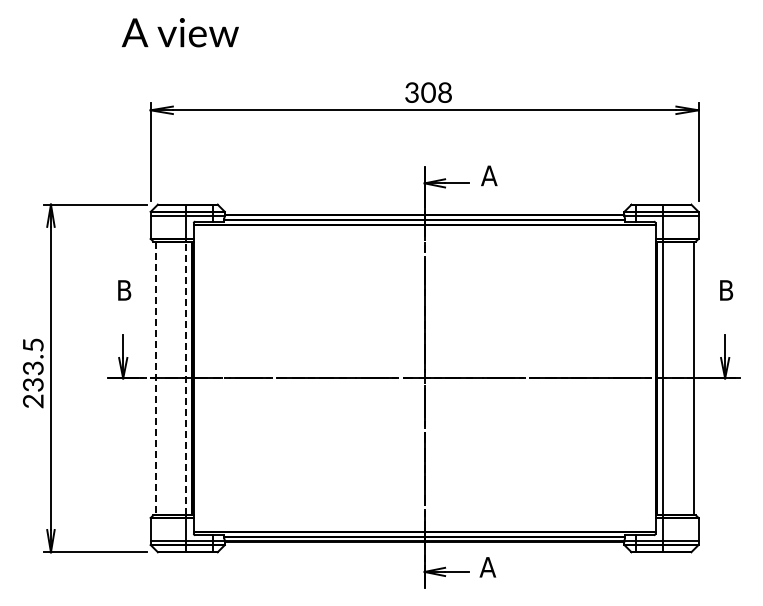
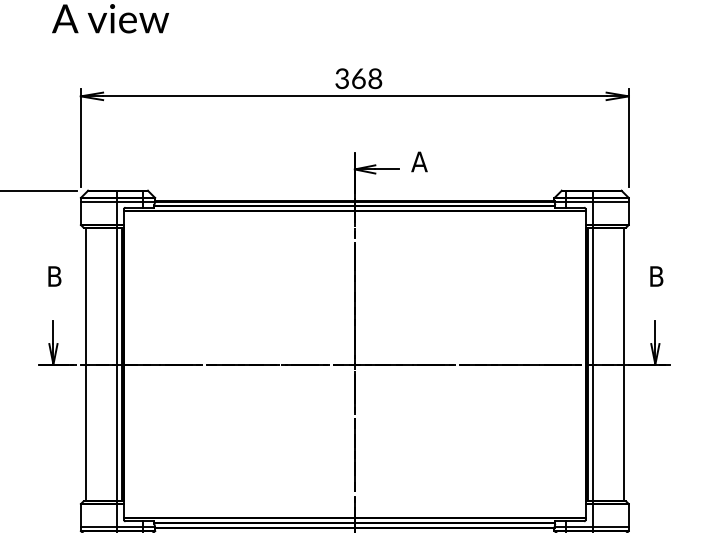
text: (428, 92) -> (358, 78), 308 -> 368
line: (155, 378) -> (85, 364), dashed -> solid
line: (186, 378) -> (116, 364), dashed -> solid

